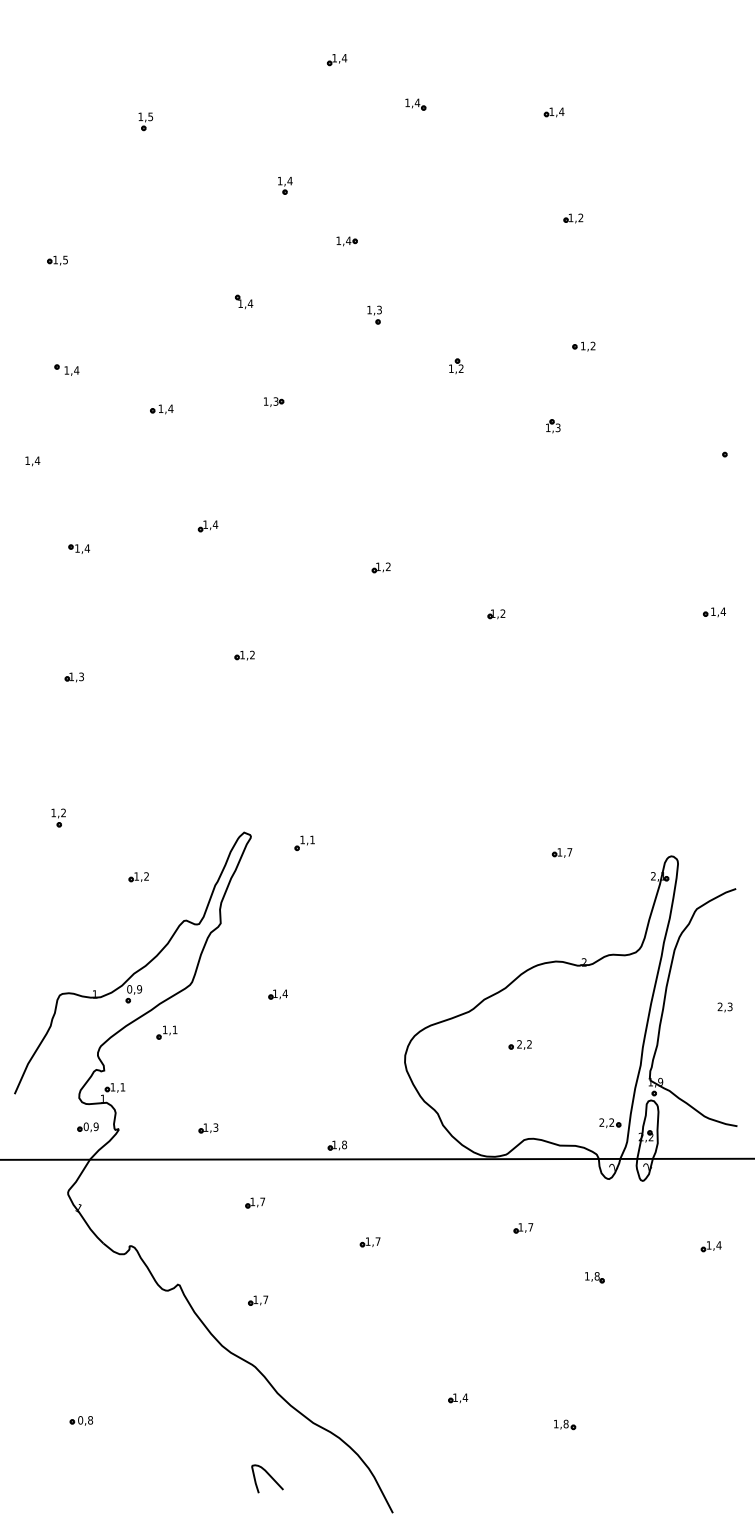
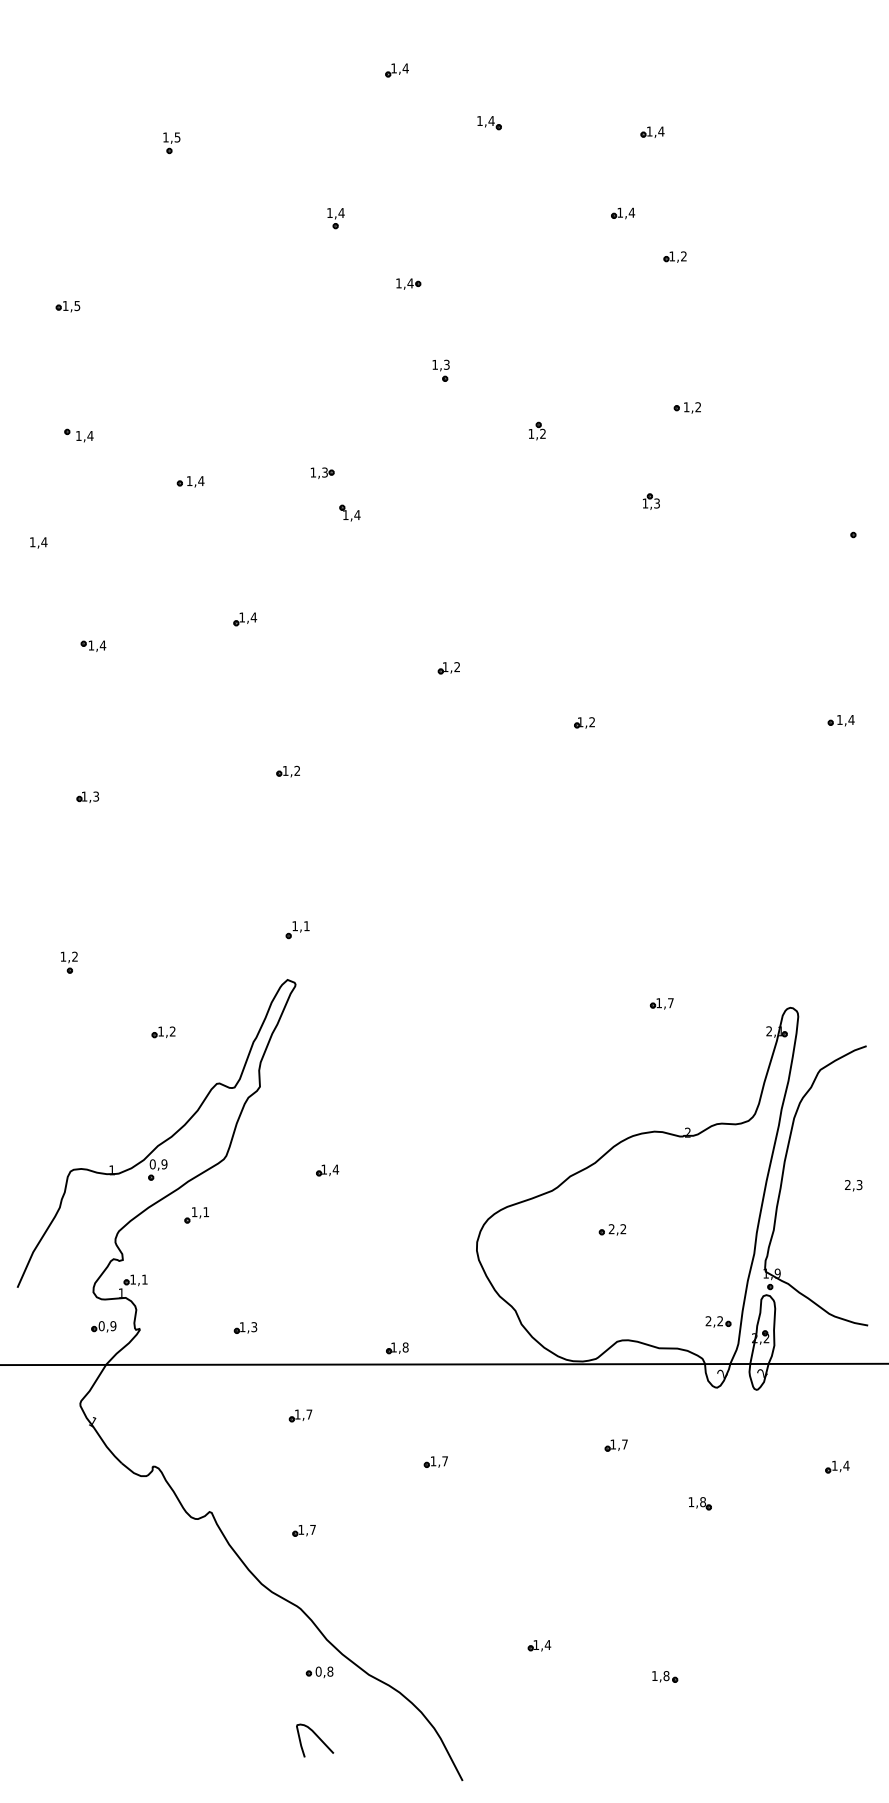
part: (528, 181) -> (622, 213), added
part: (243, 301) -> (349, 512), moved
part: (304, 843) -> (297, 930), moved
part: (81, 1420) -> (319, 1671), moved

